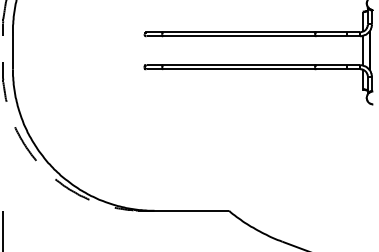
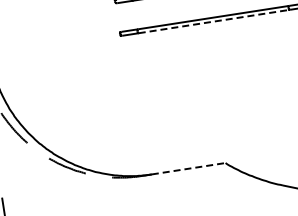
line: (239, 69) -> (214, 21), solid -> dashed
line: (192, 210) -> (189, 168), solid -> dashed

